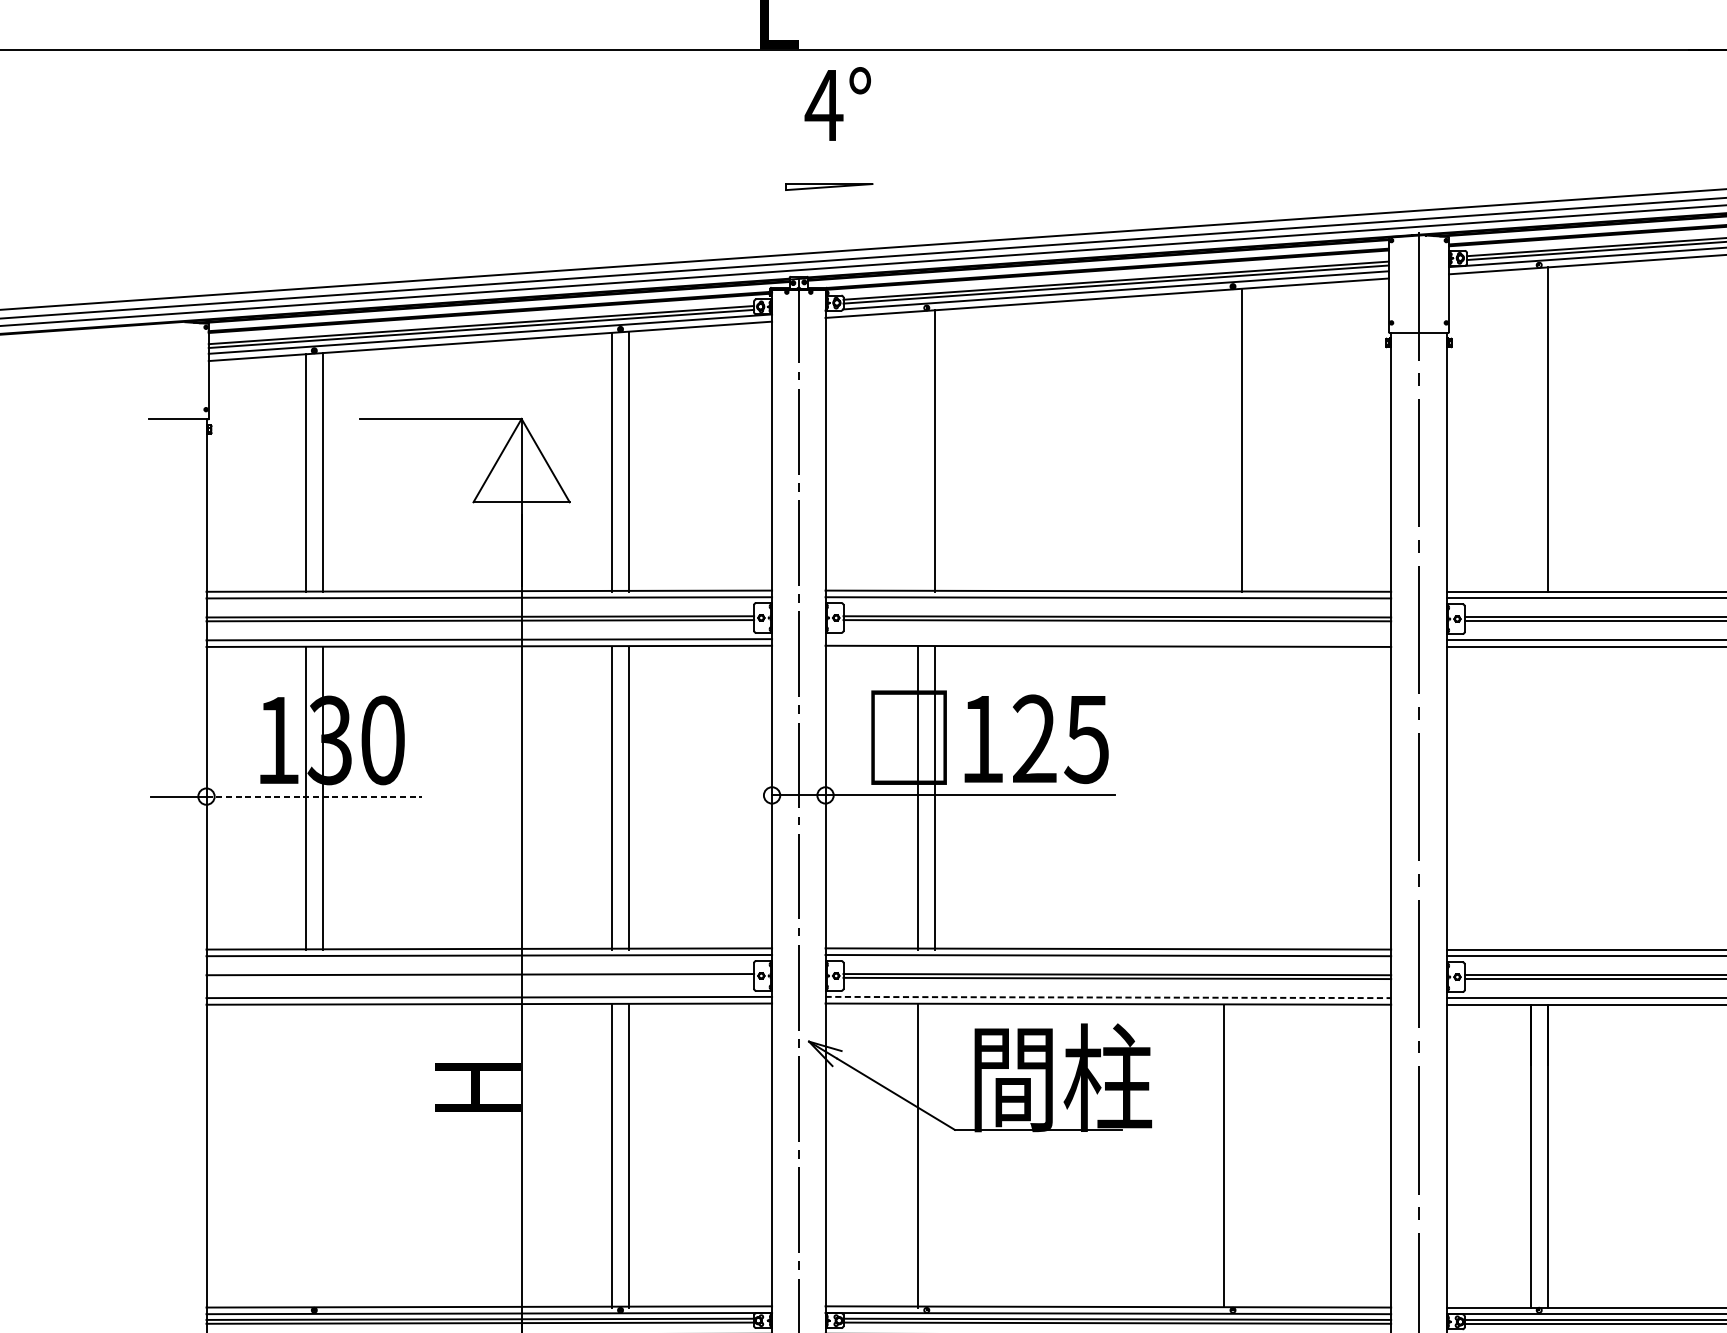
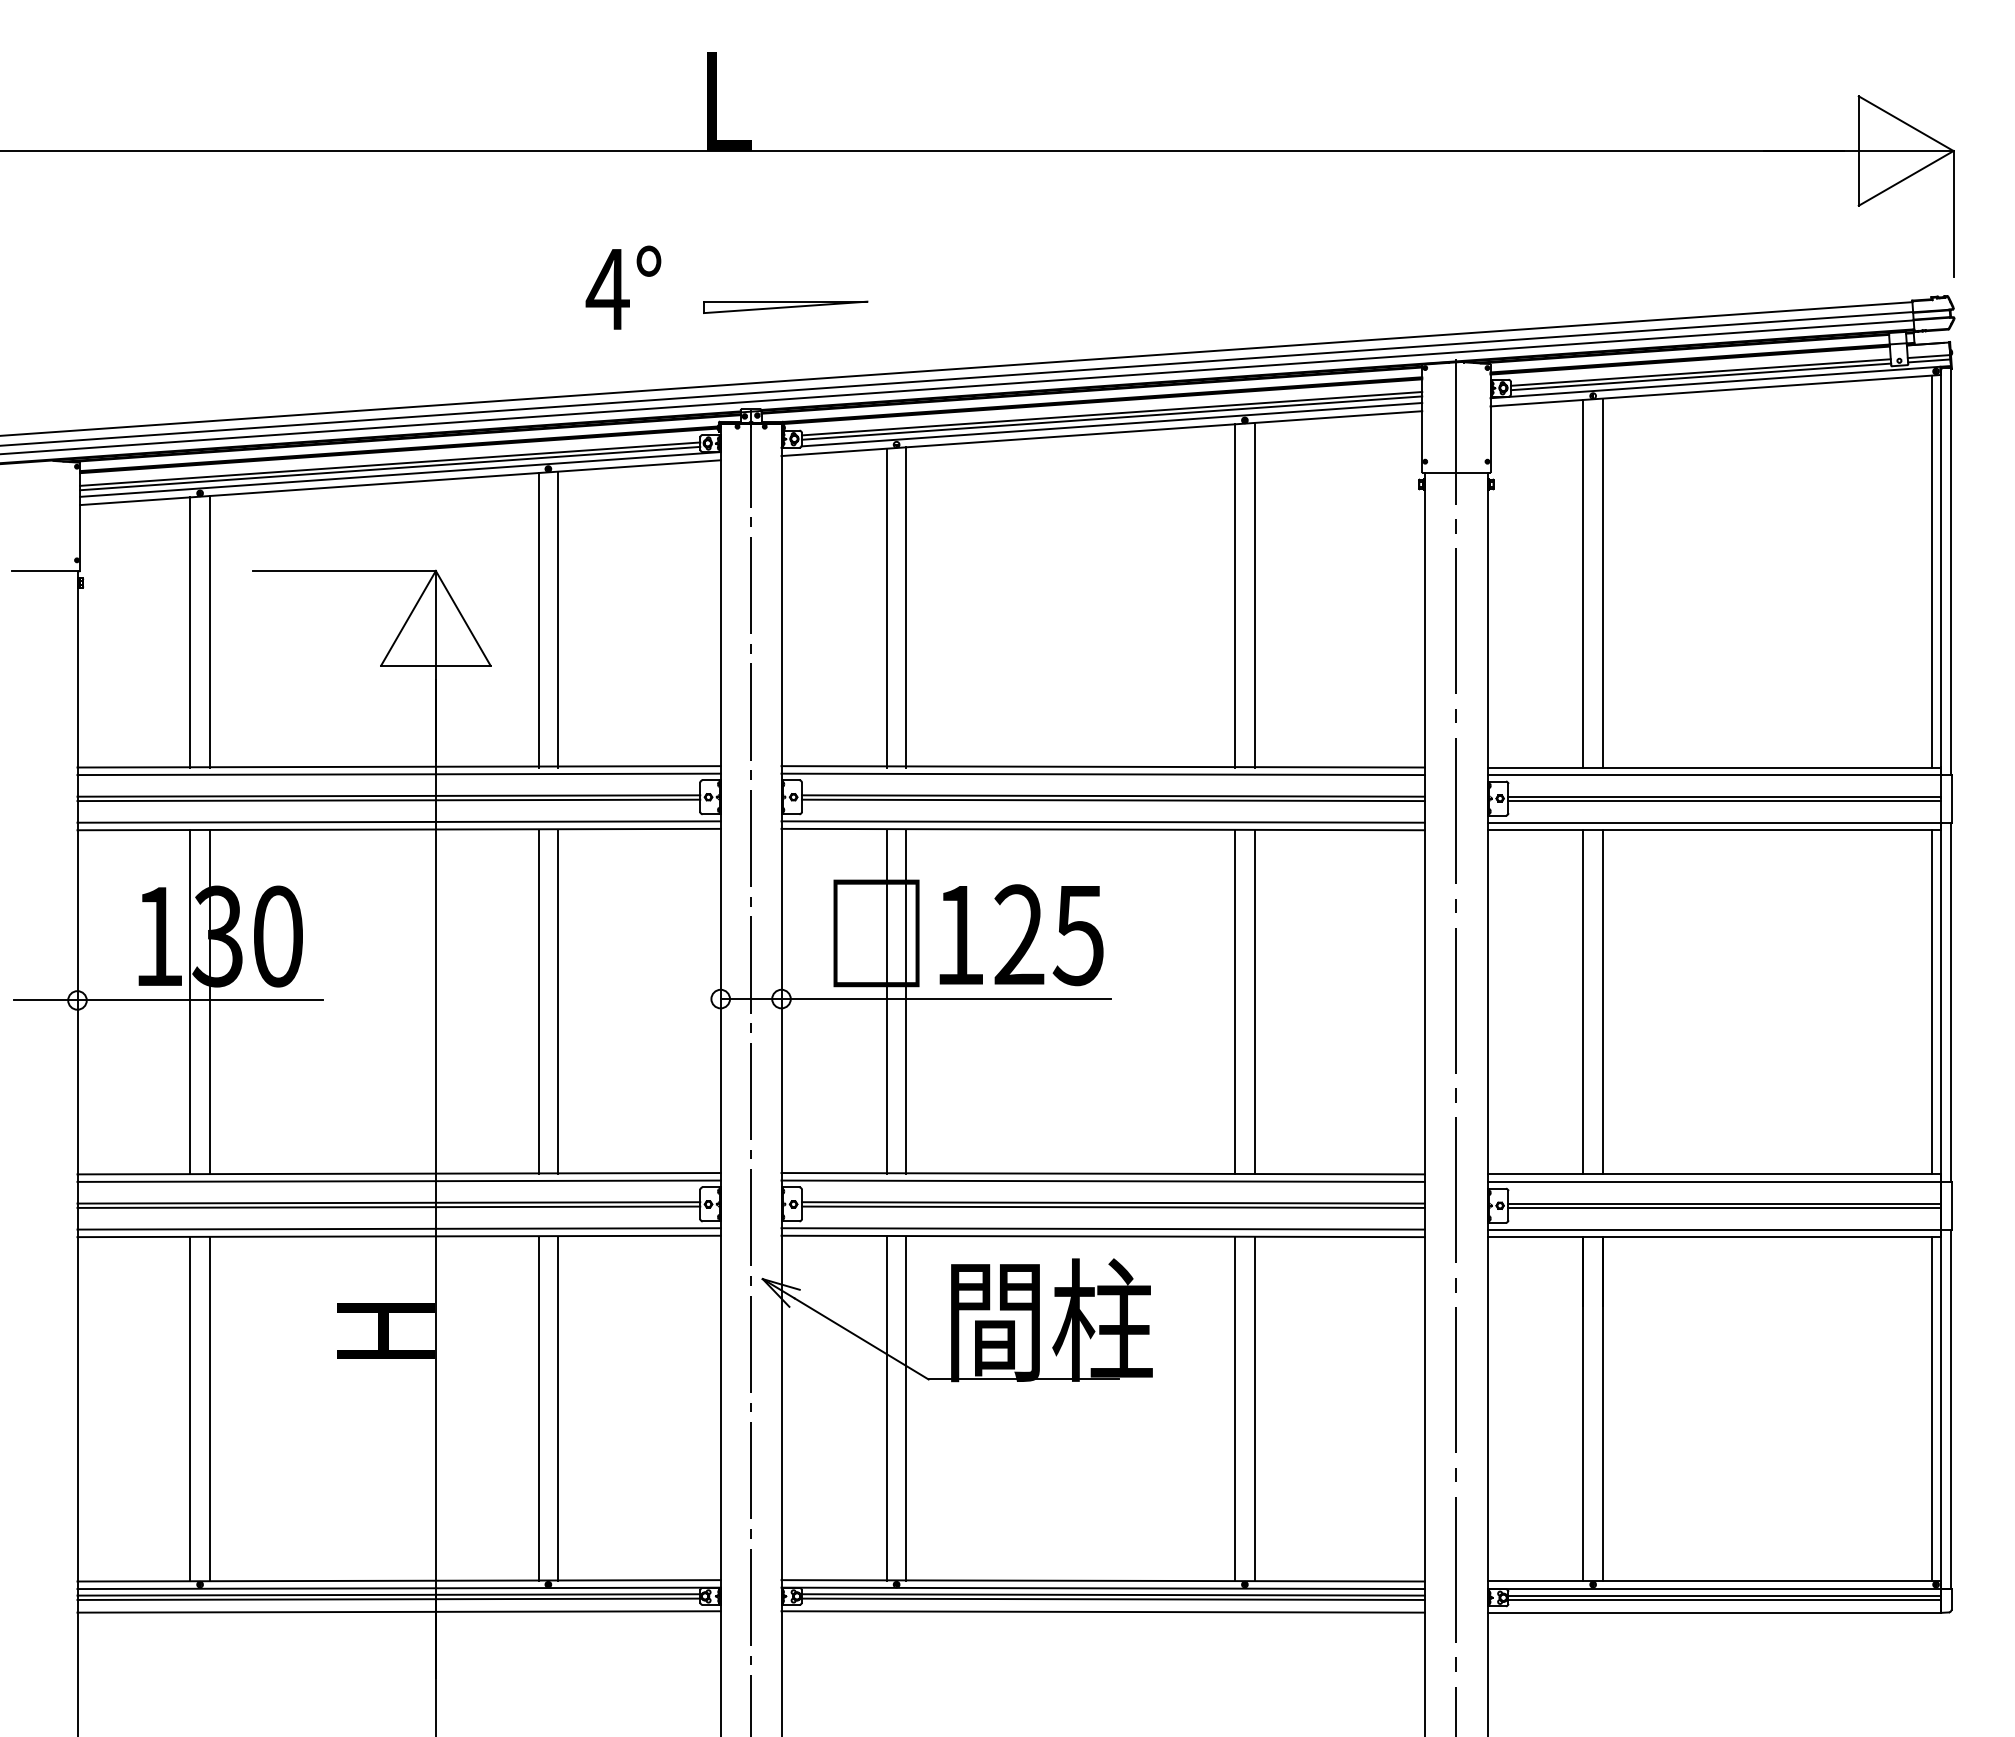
text: (837, 103) -> (623, 287), moved
part: (829, 186) -> (785, 306), size x1.67
line: (1530, 430) -> (1583, 583), added
line: (1224, 440) -> (1235, 595), added
line: (917, 451) -> (886, 607), added
line: (1107, 639) -> (1102, 821), added
line: (314, 796) -> (200, 1000), dashed -> solid
line: (1224, 798) -> (1235, 1002), added
line: (1241, 798) -> (1254, 1002), added
line: (1530, 798) -> (1583, 1002), added
line: (1547, 798) -> (1602, 1002), added
line: (479, 977) -> (388, 1206), added
line: (1108, 997) -> (1103, 1228), dashed -> solid
line: (305, 1156) -> (190, 1409), added
line: (322, 1156) -> (209, 1409), added
line: (935, 1156) -> (906, 1409), added
line: (1241, 1156) -> (1254, 1409), added

